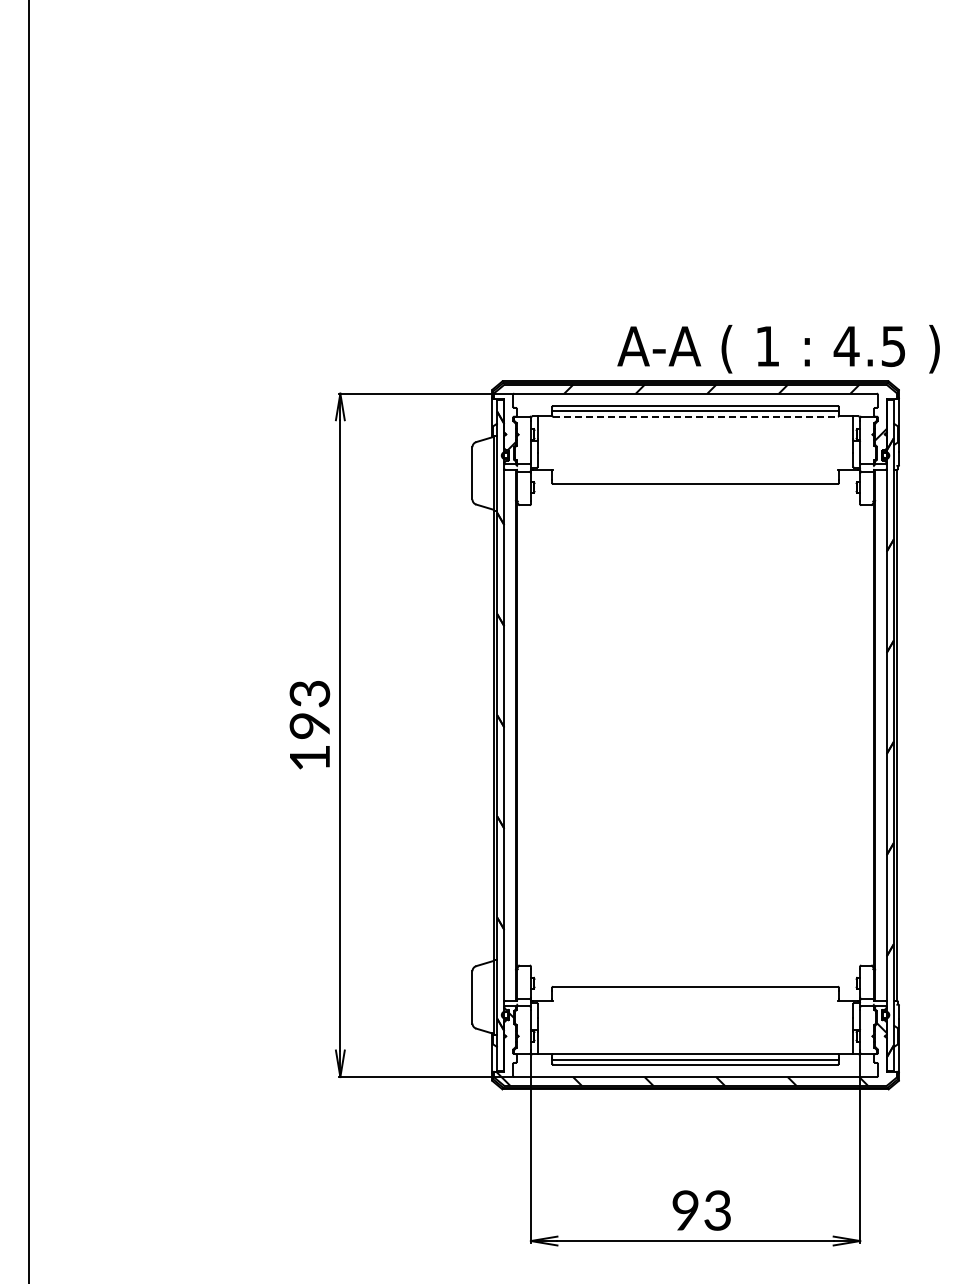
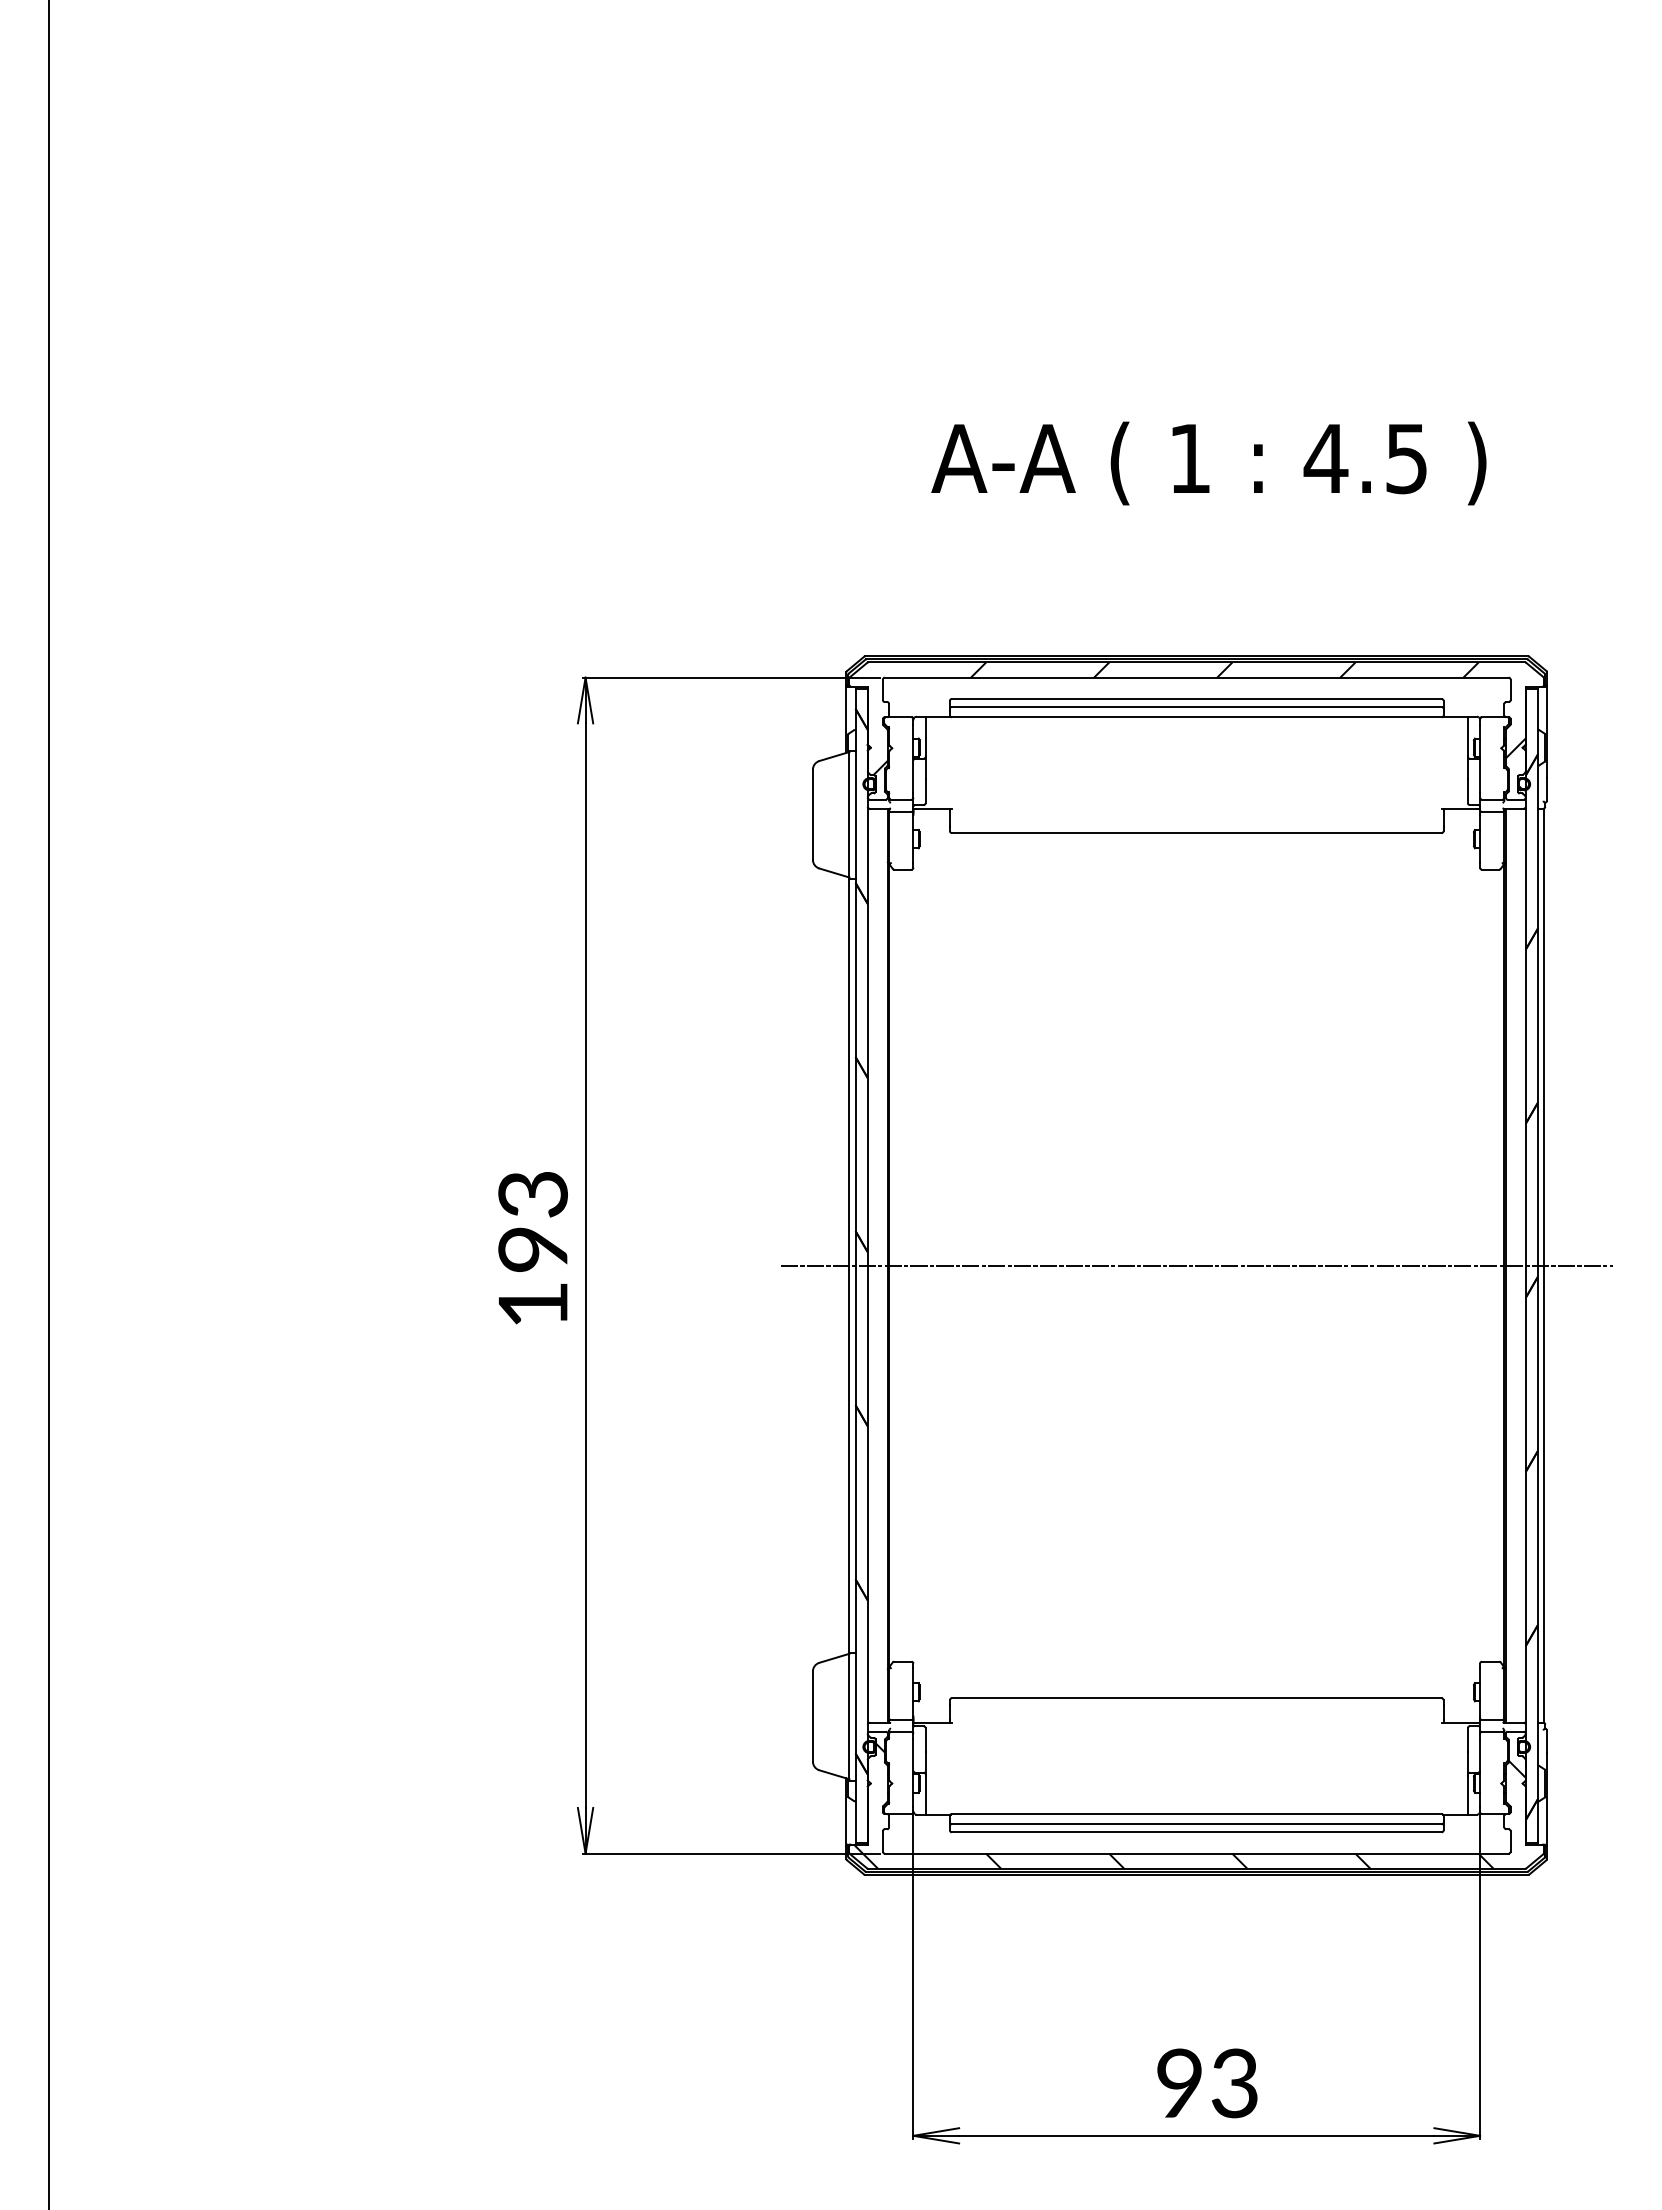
text: (778, 349) -> (1208, 464), moved
line: (696, 416) -> (1198, 716), dashed -> solid
line: (695, 735) -> (1196, 1265), added

